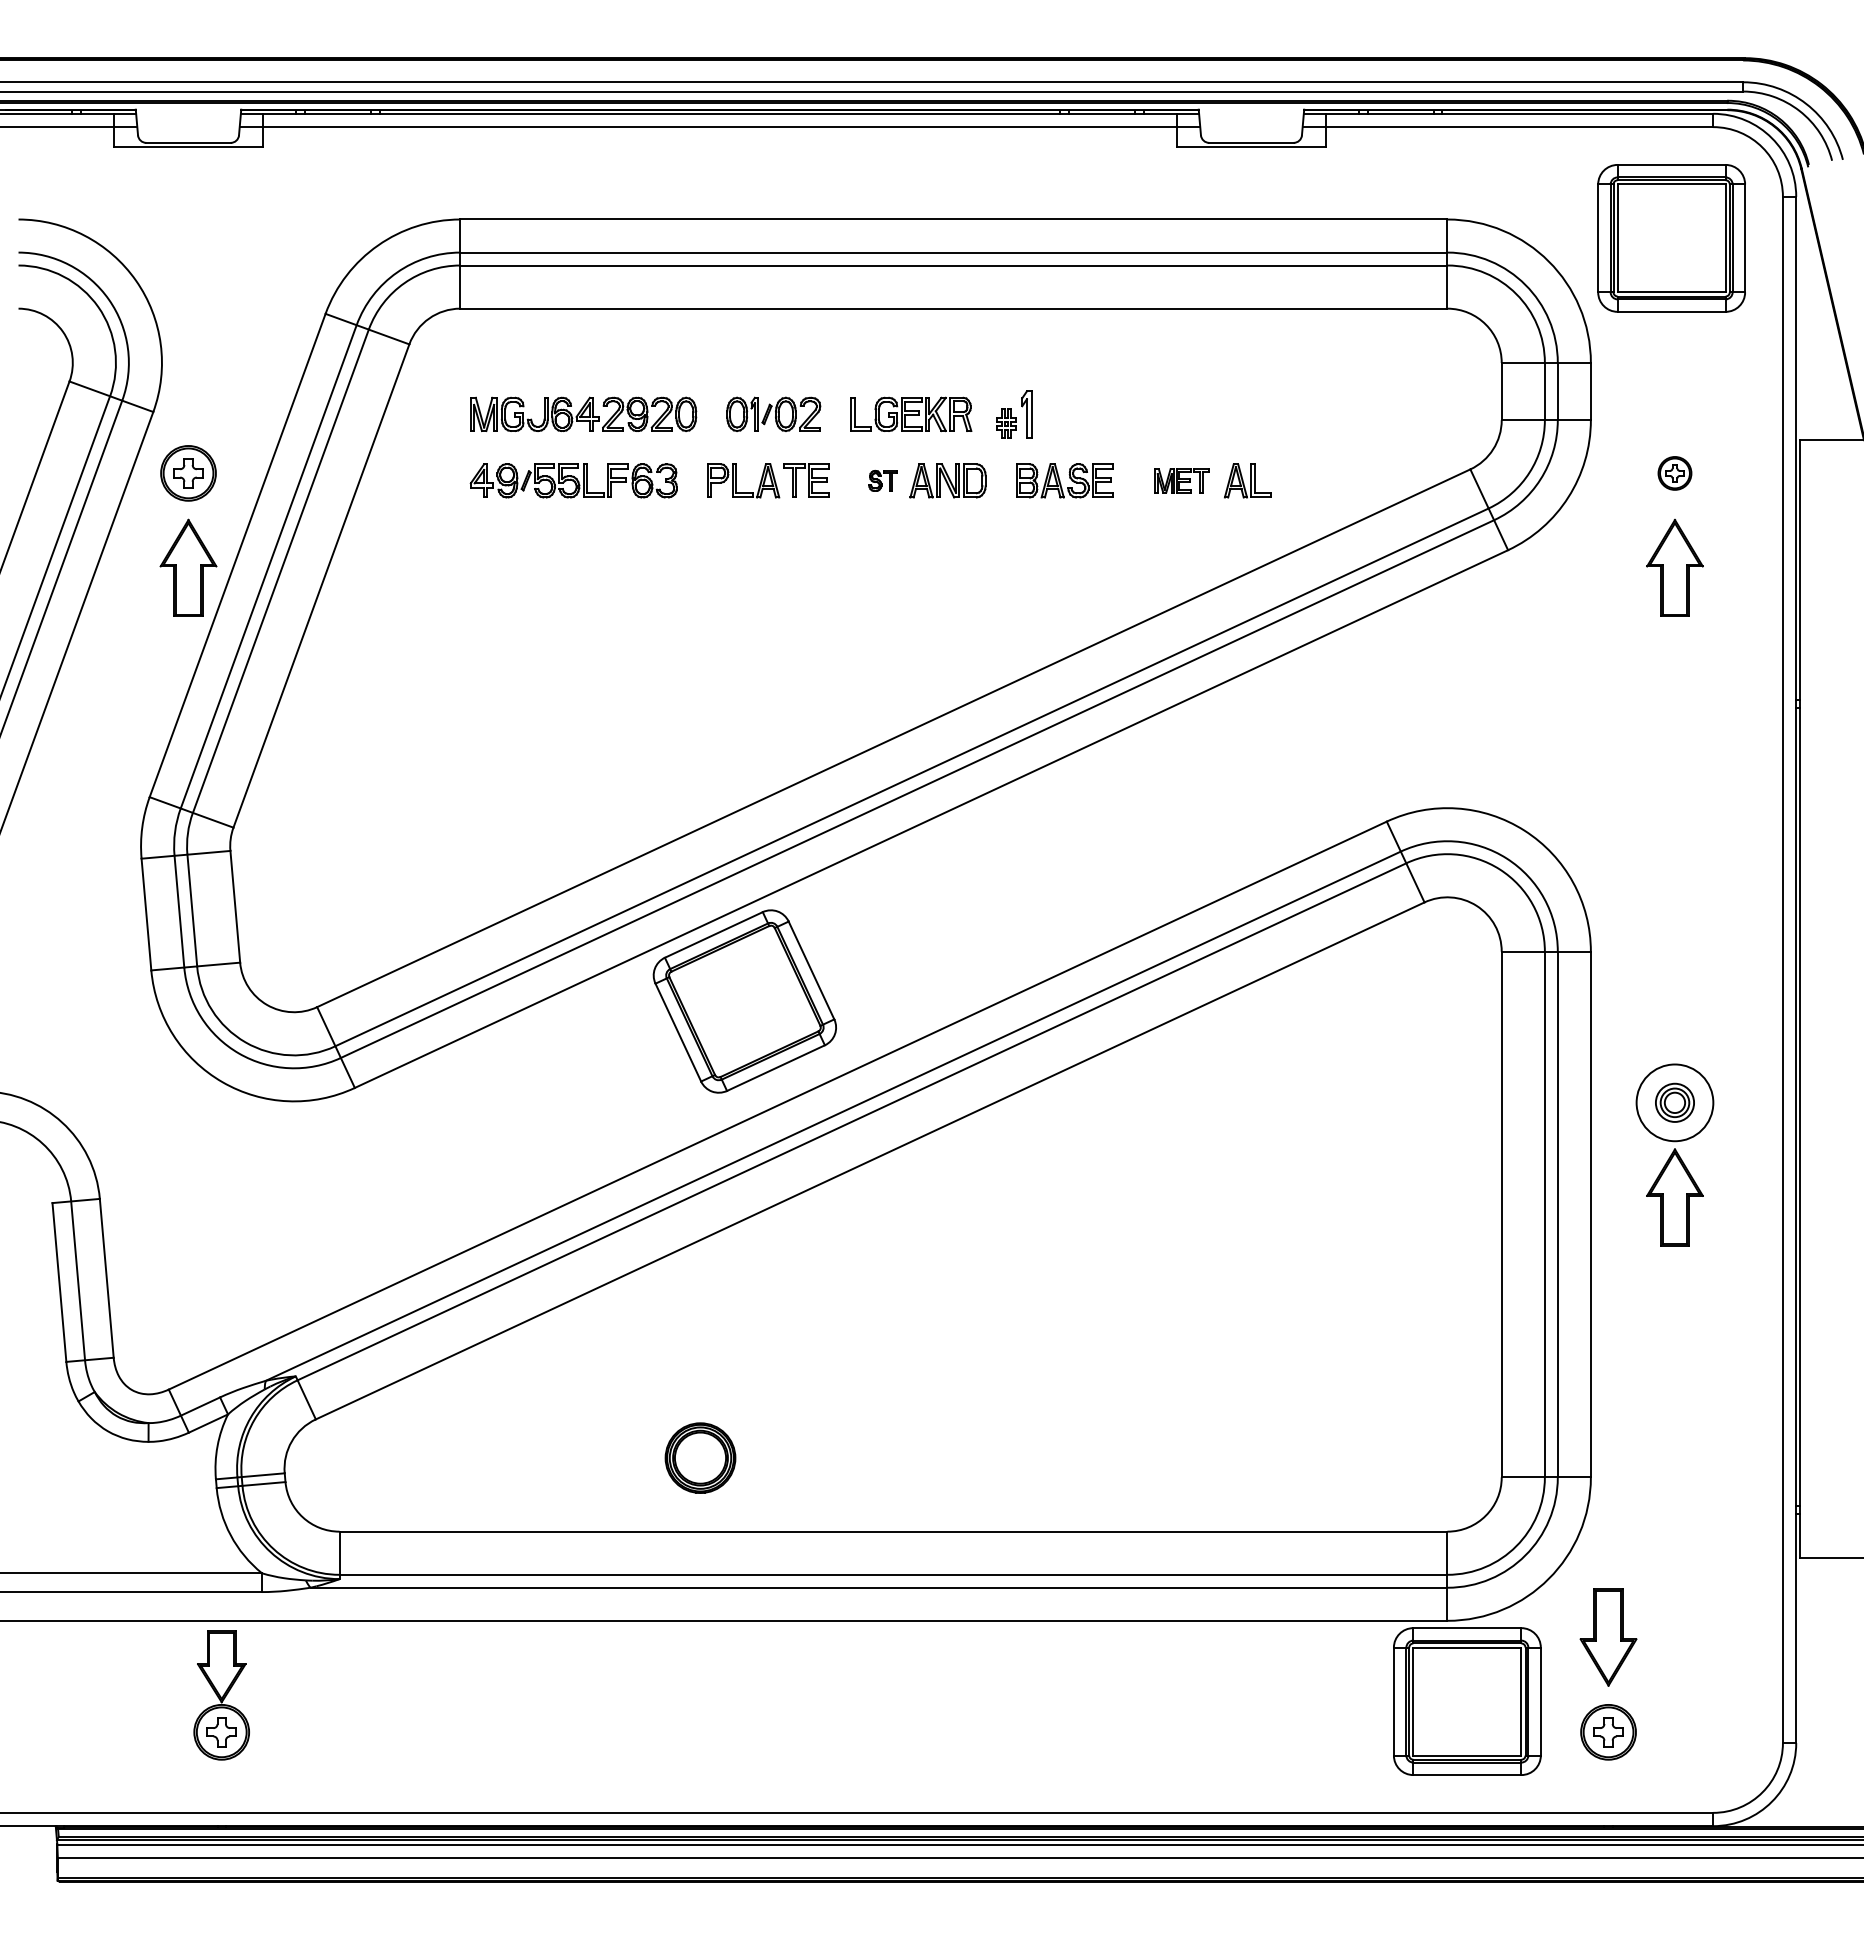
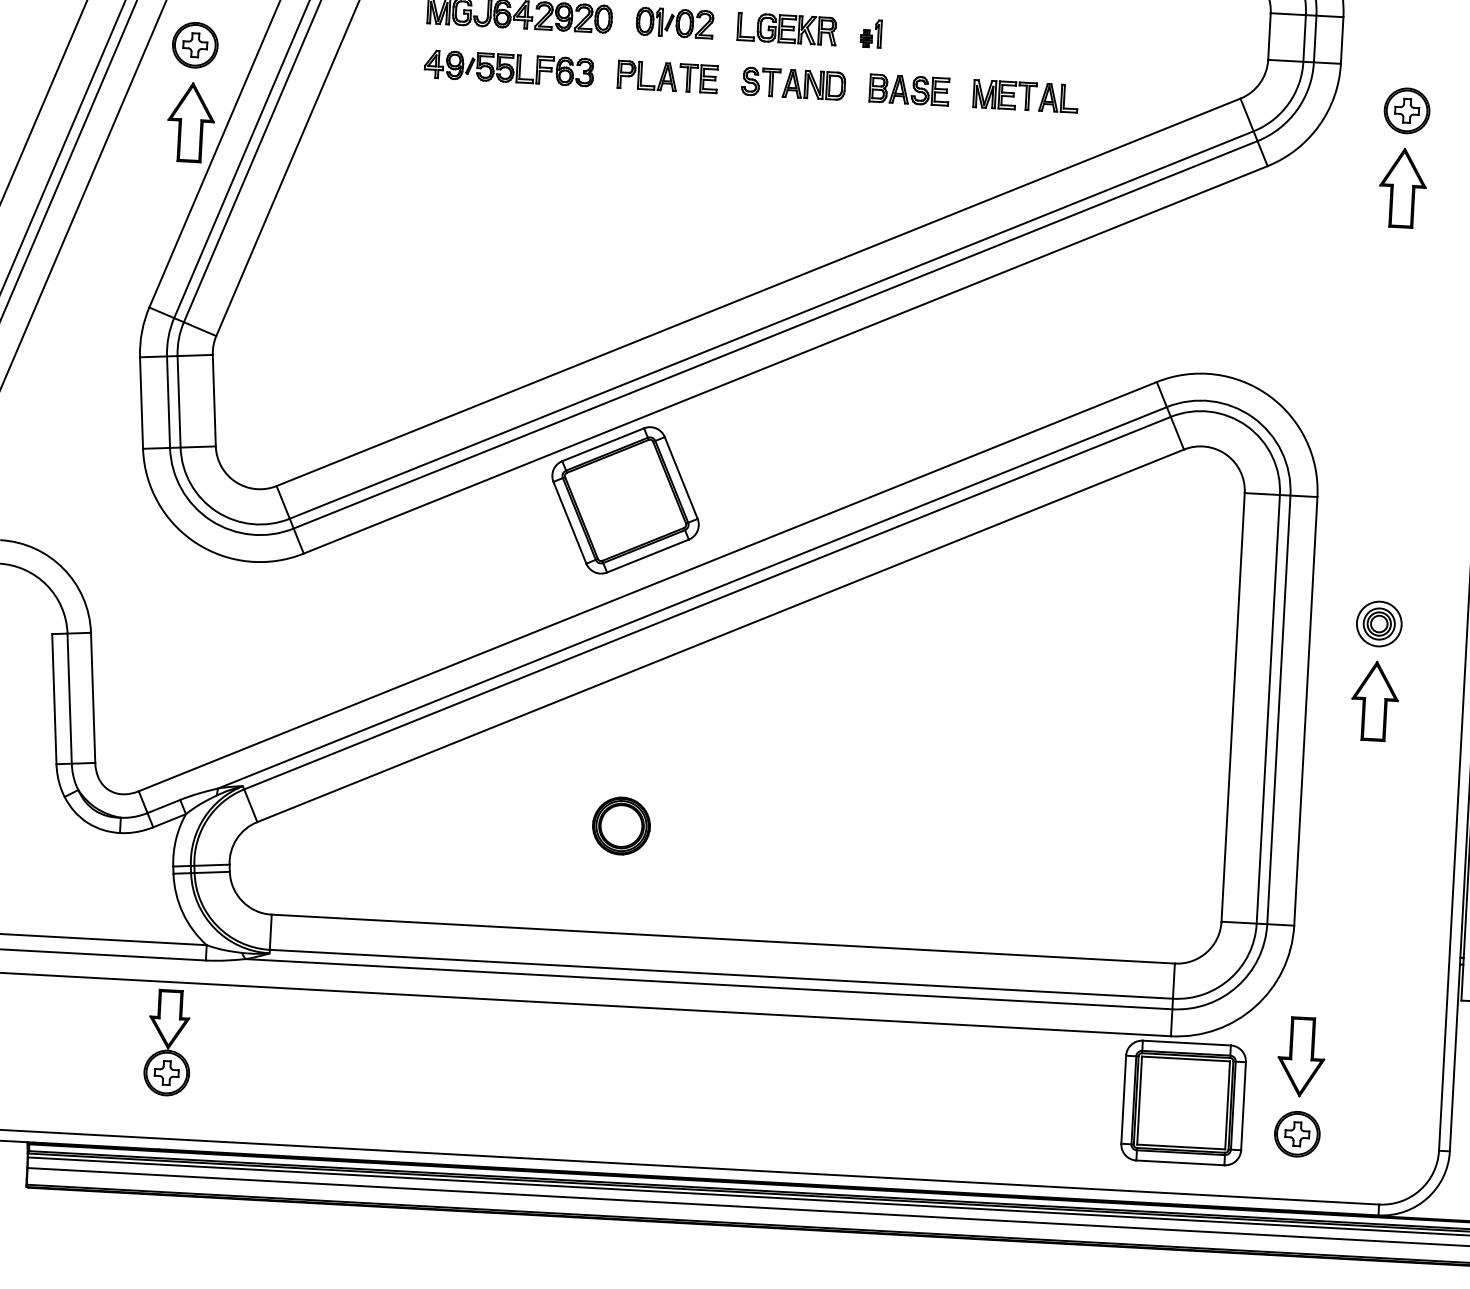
part: (1014, 413) -> (871, 32), size x0.71
part: (1674, 473) -> (1406, 110), size x1.67
part: (882, 480) -> (760, 81), size x1.67
part: (1181, 480) -> (1004, 94), size x1.43
circle: (1674, 1102) -> (1378, 623), size x0.71
part: (700, 1457) -> (621, 825), moved

